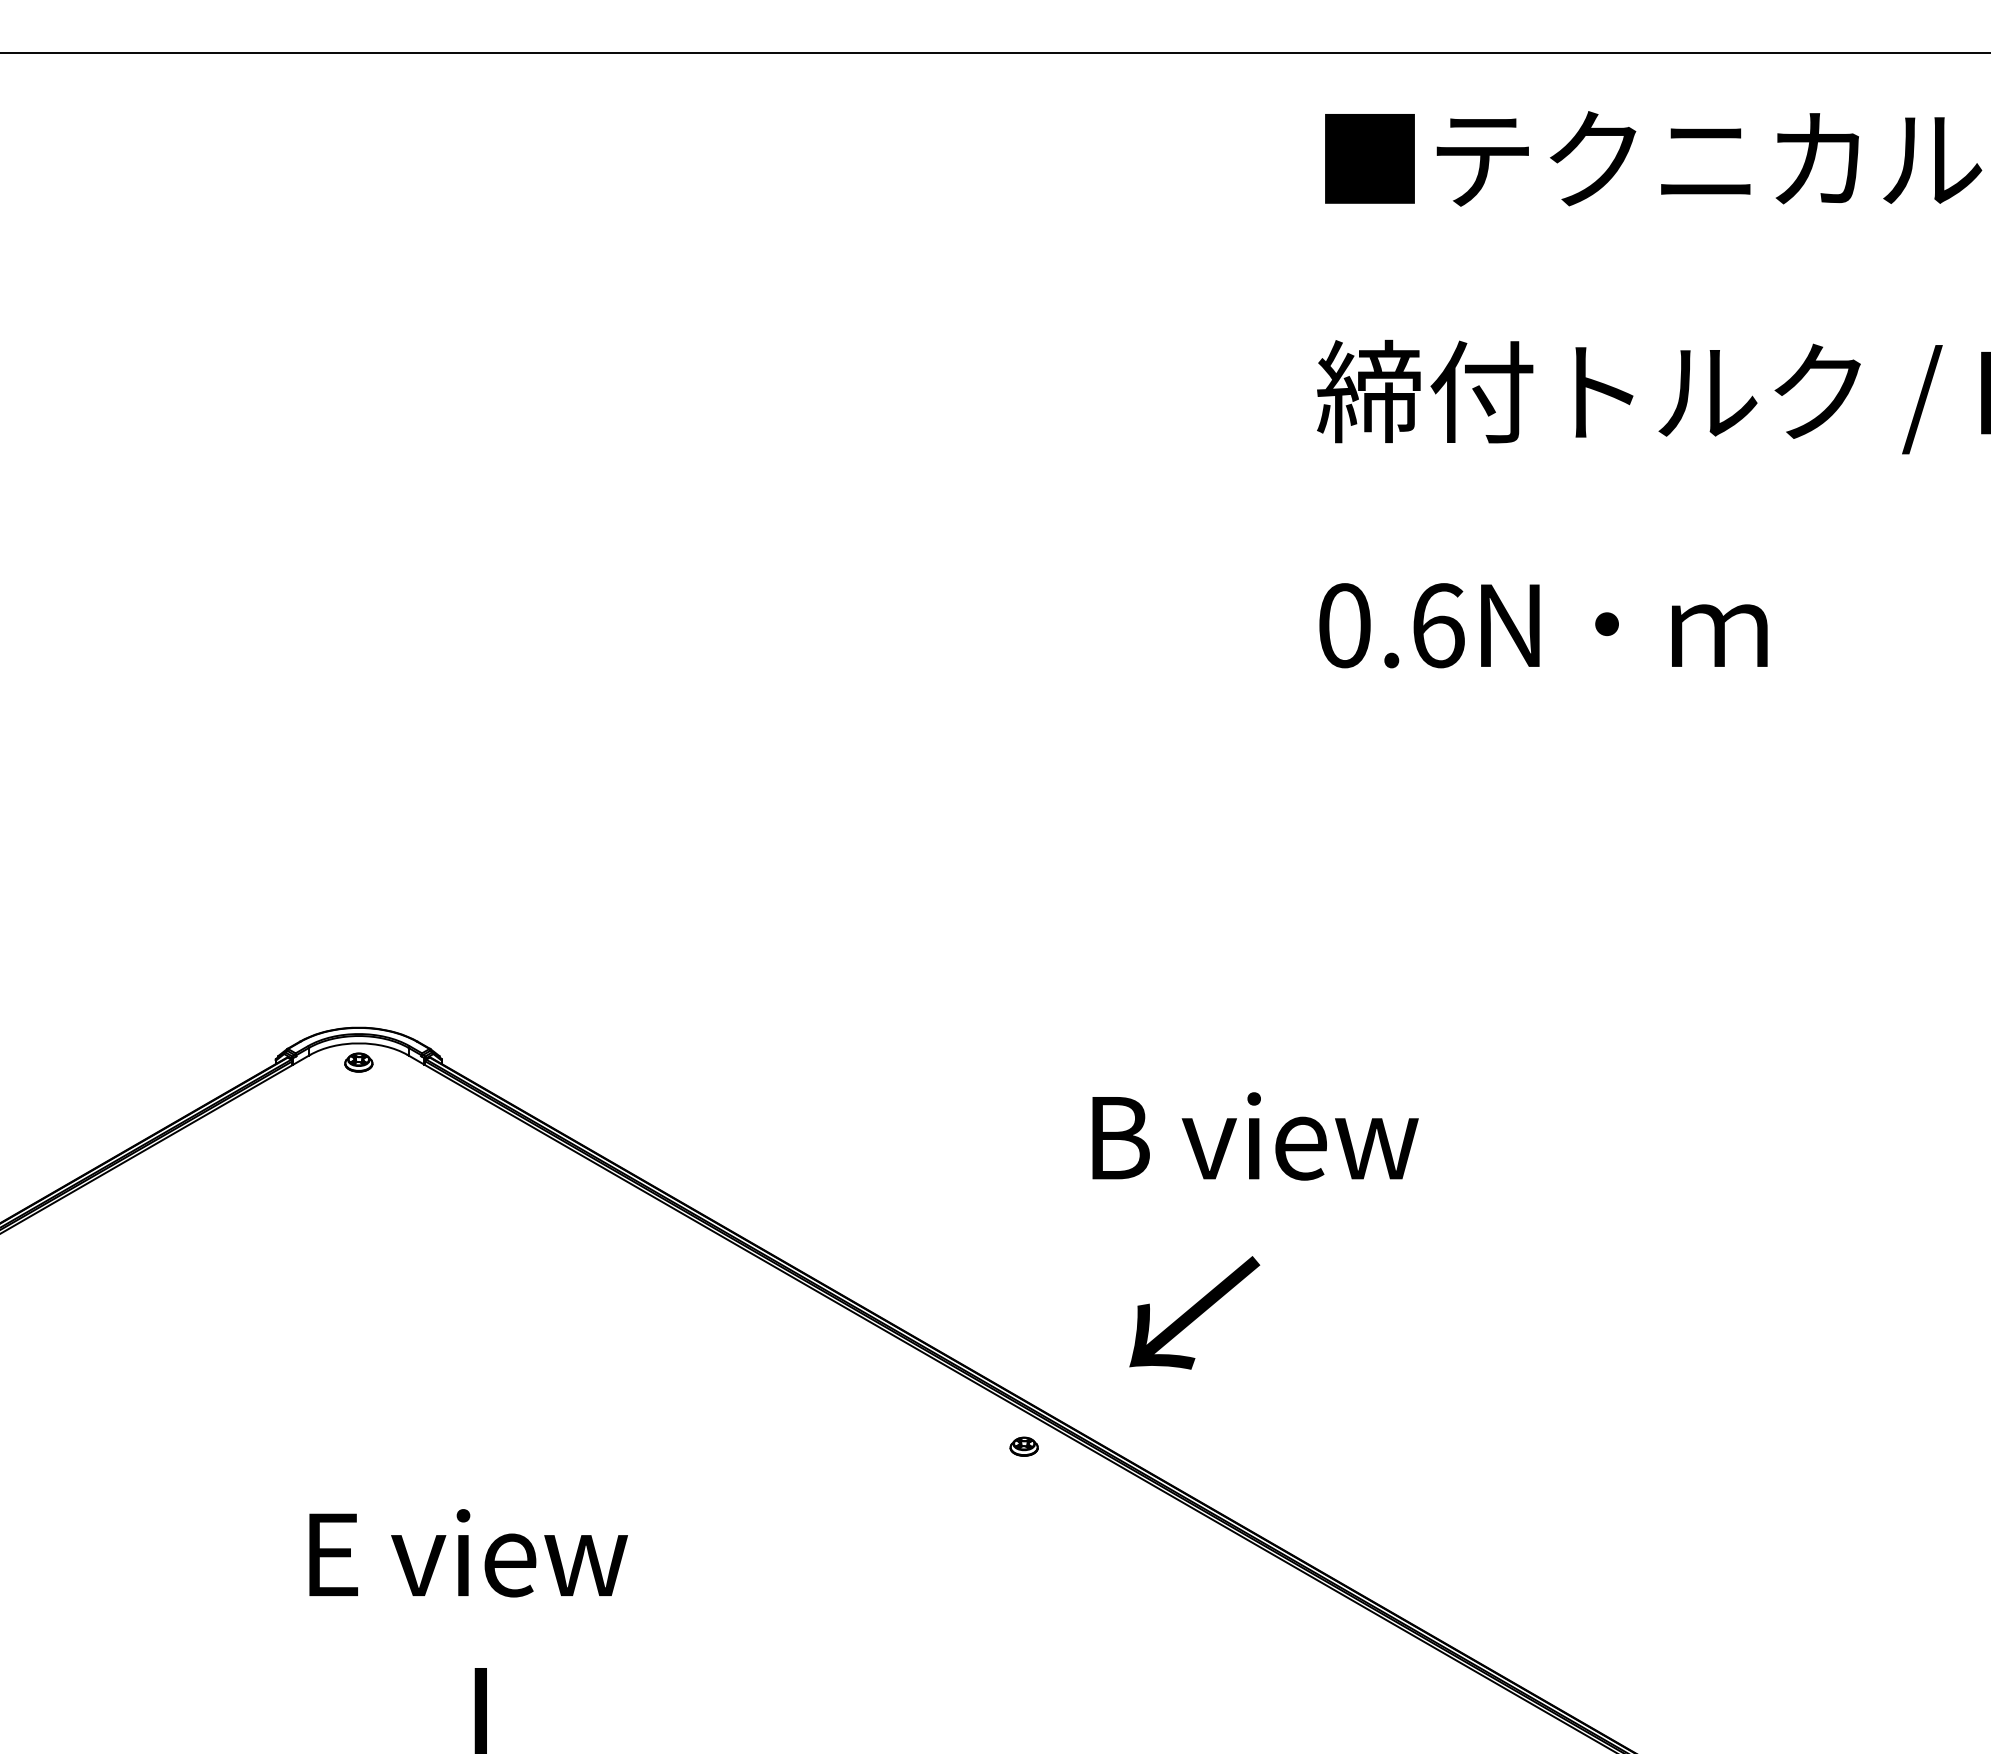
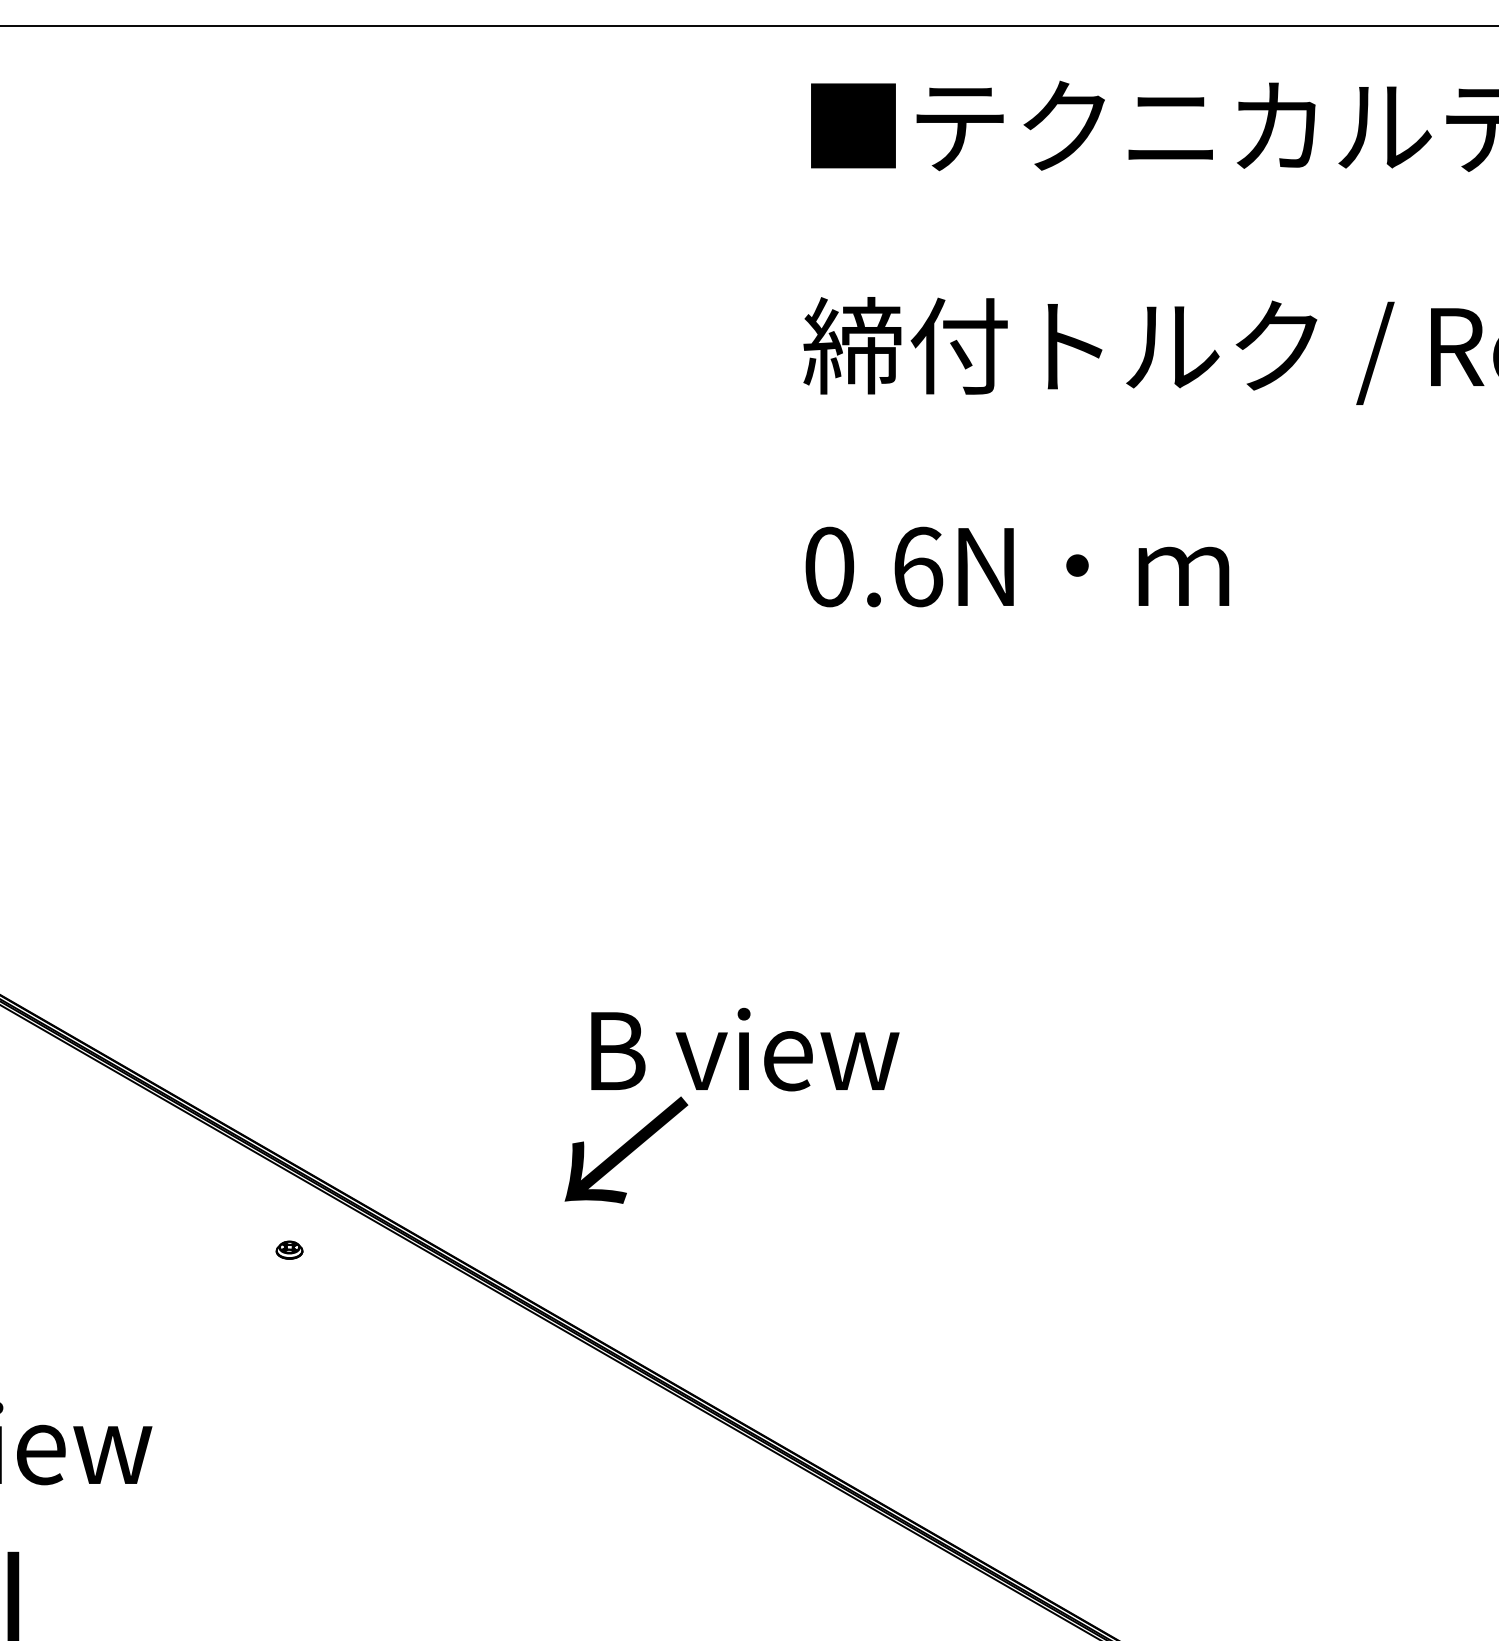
text: (1194, 1312) -> (626, 1149), moved
part: (1023, 1446) -> (288, 1249), moved

